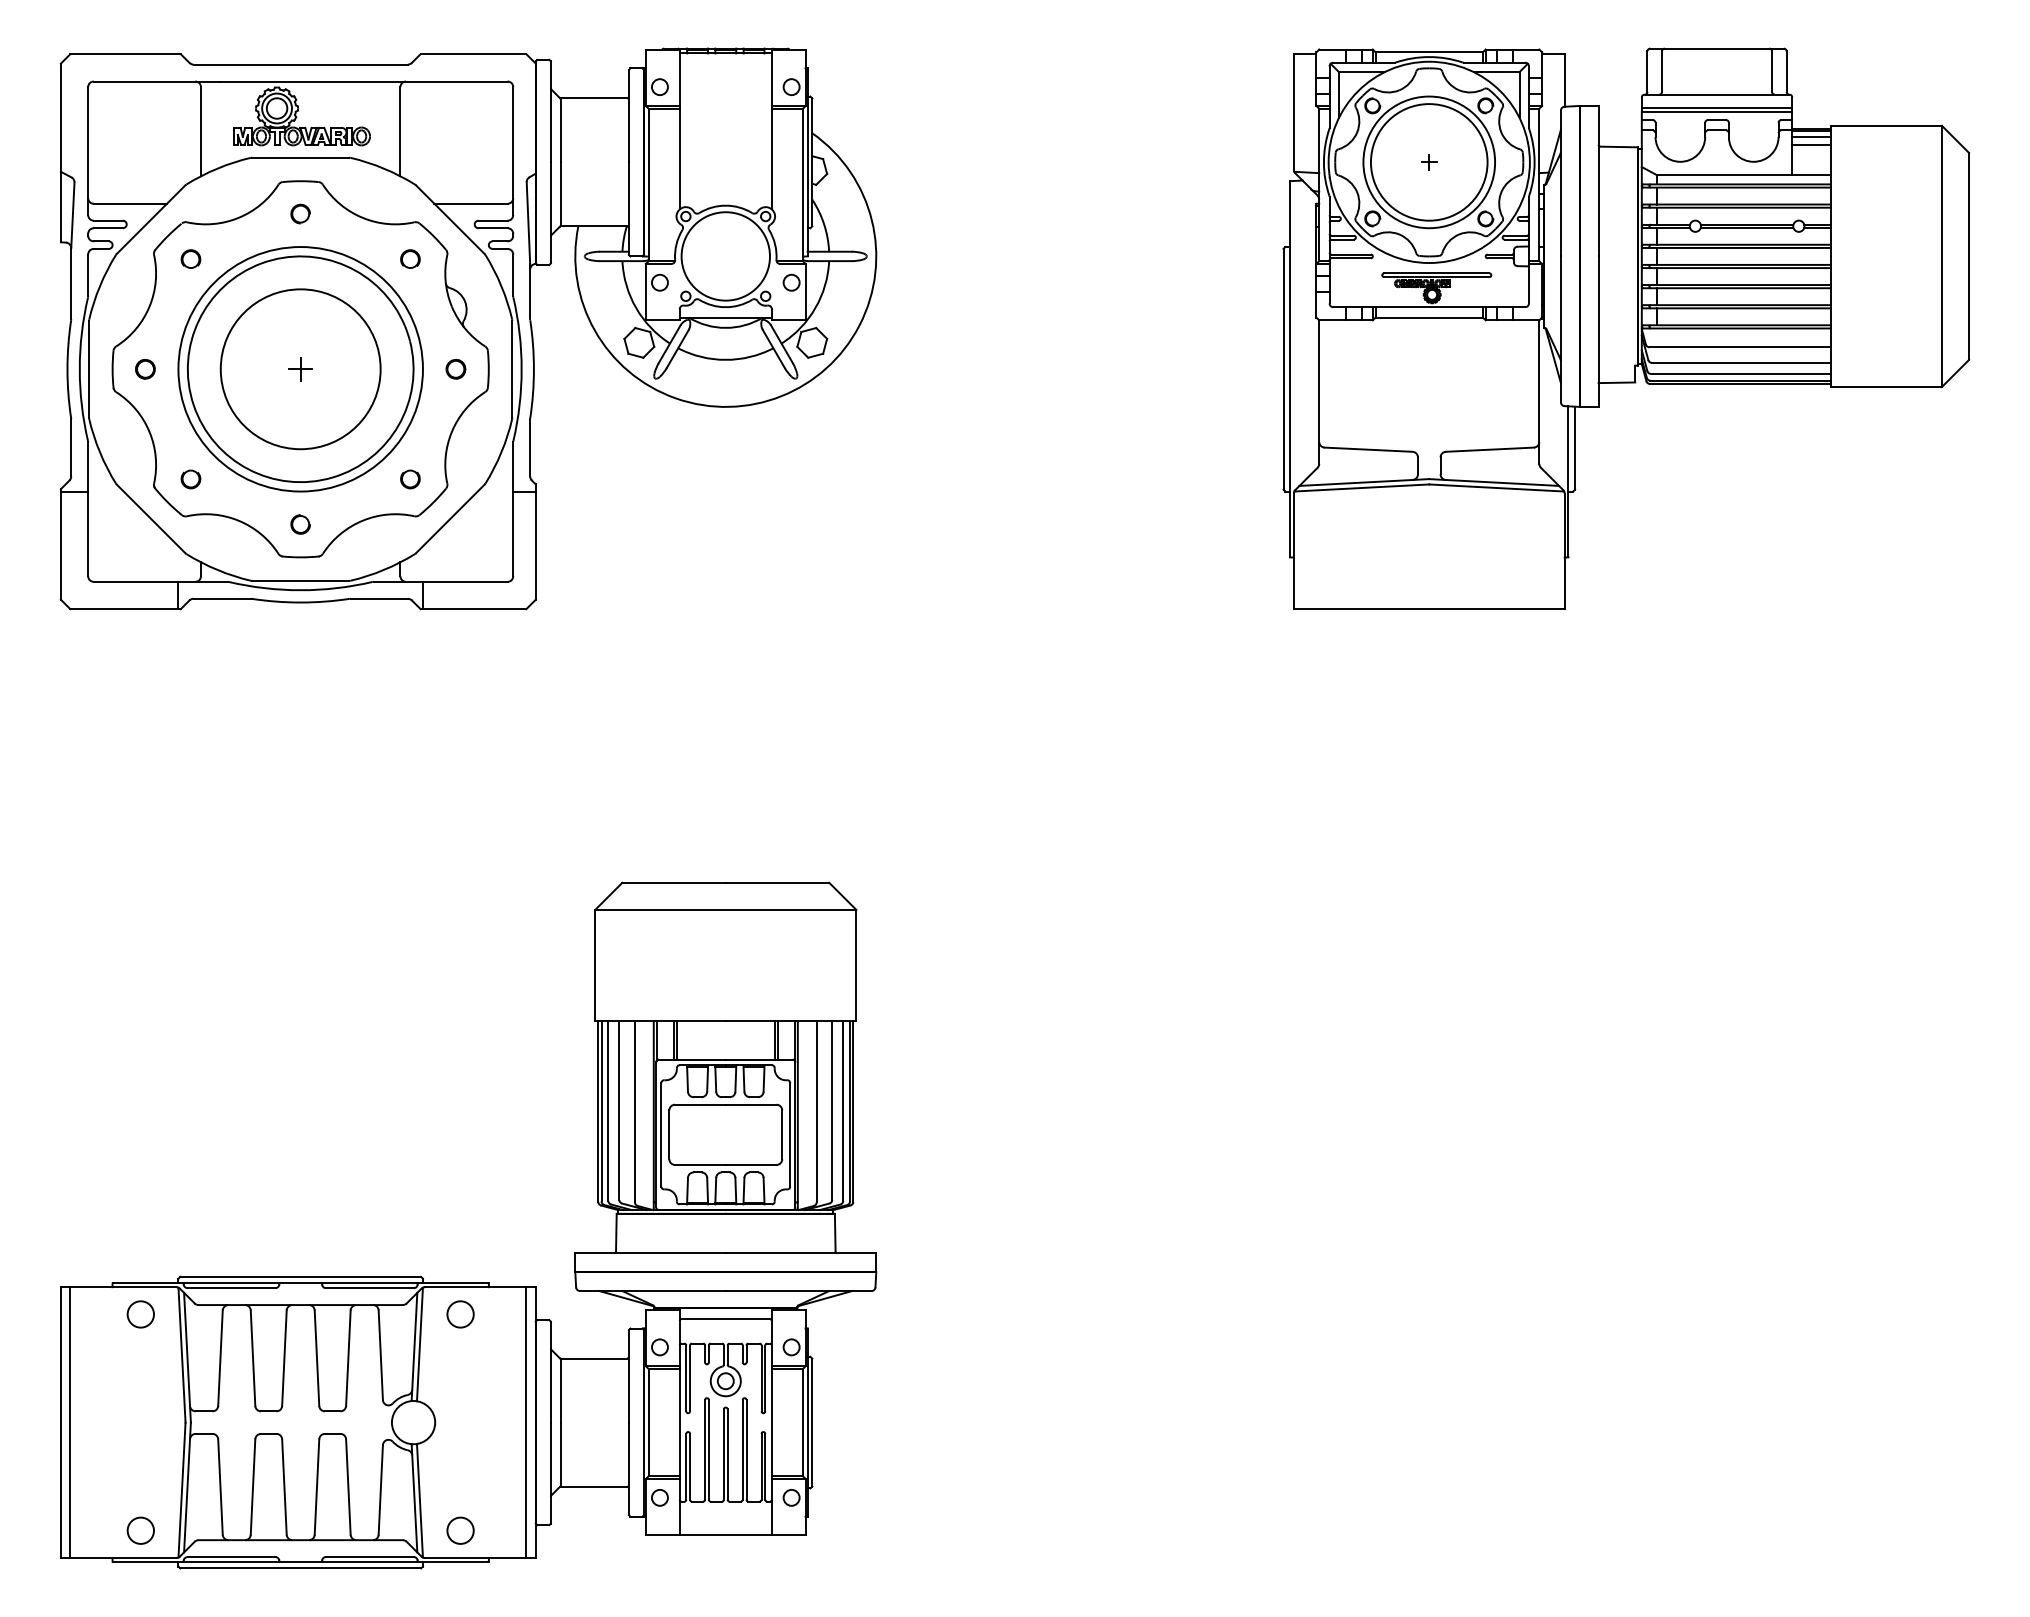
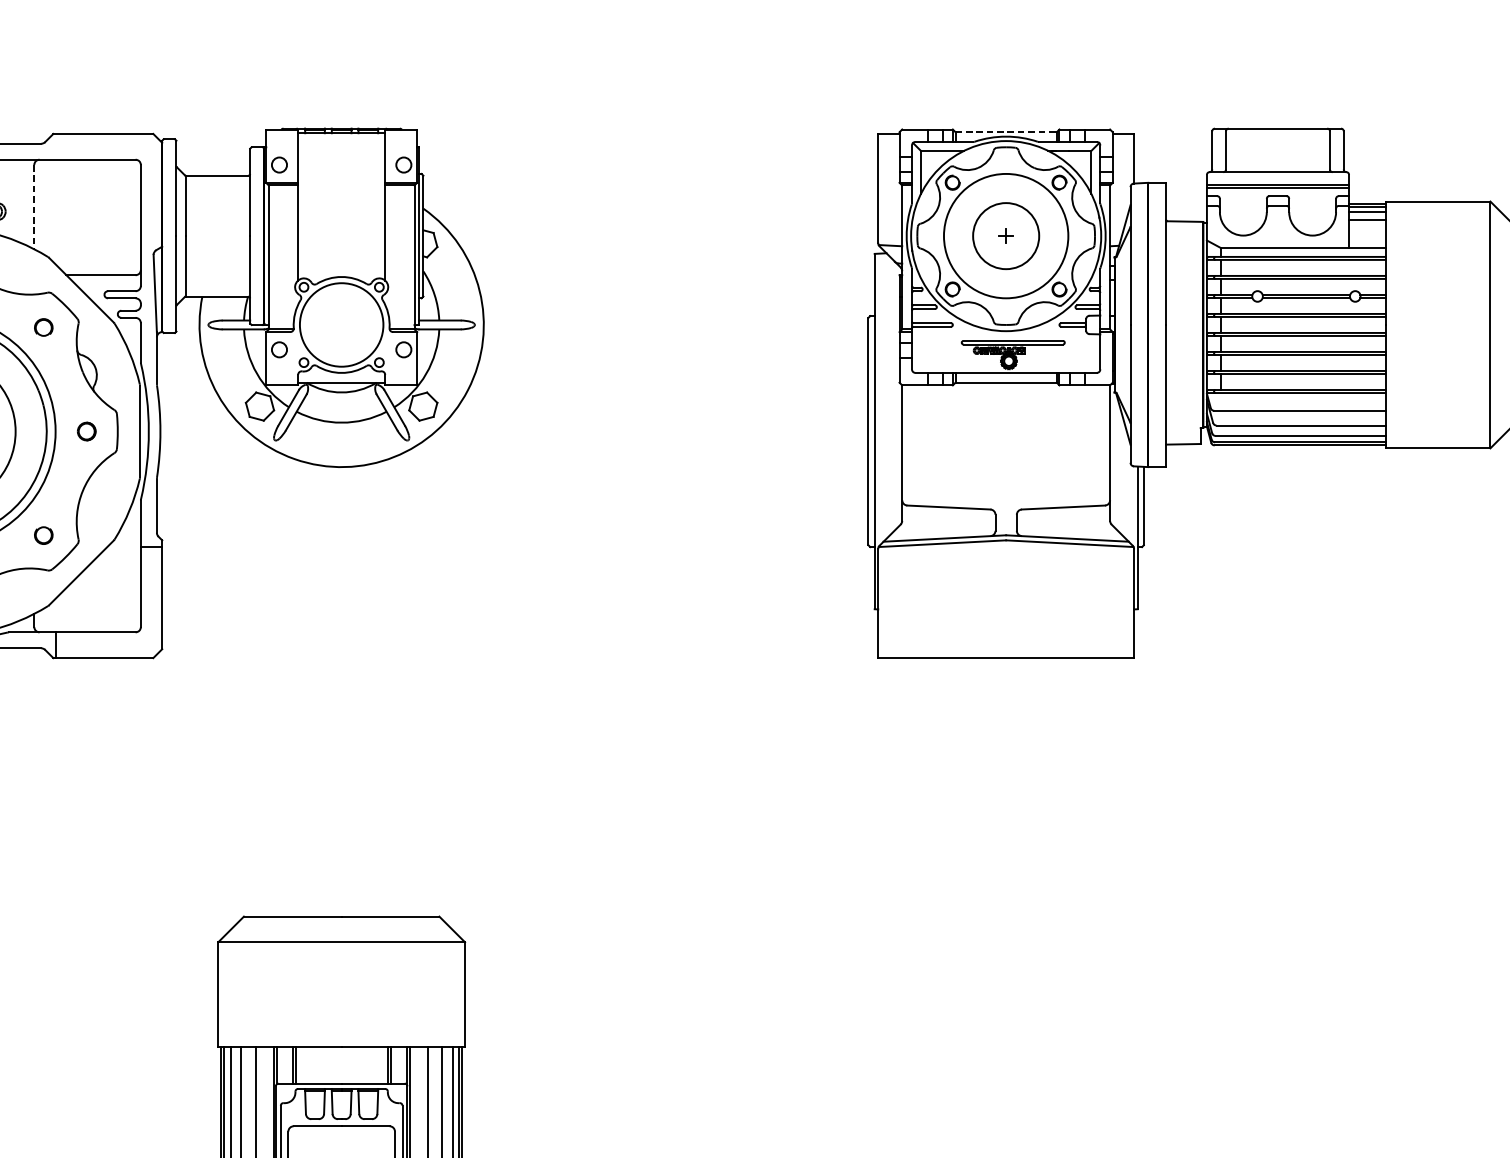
line: (1429, 52) -> (1006, 132), solid -> dashed
line: (400, 131) -> (34, 206), solid -> dashed
circle: (1428, 162) -> (1005, 236), size x0.6

